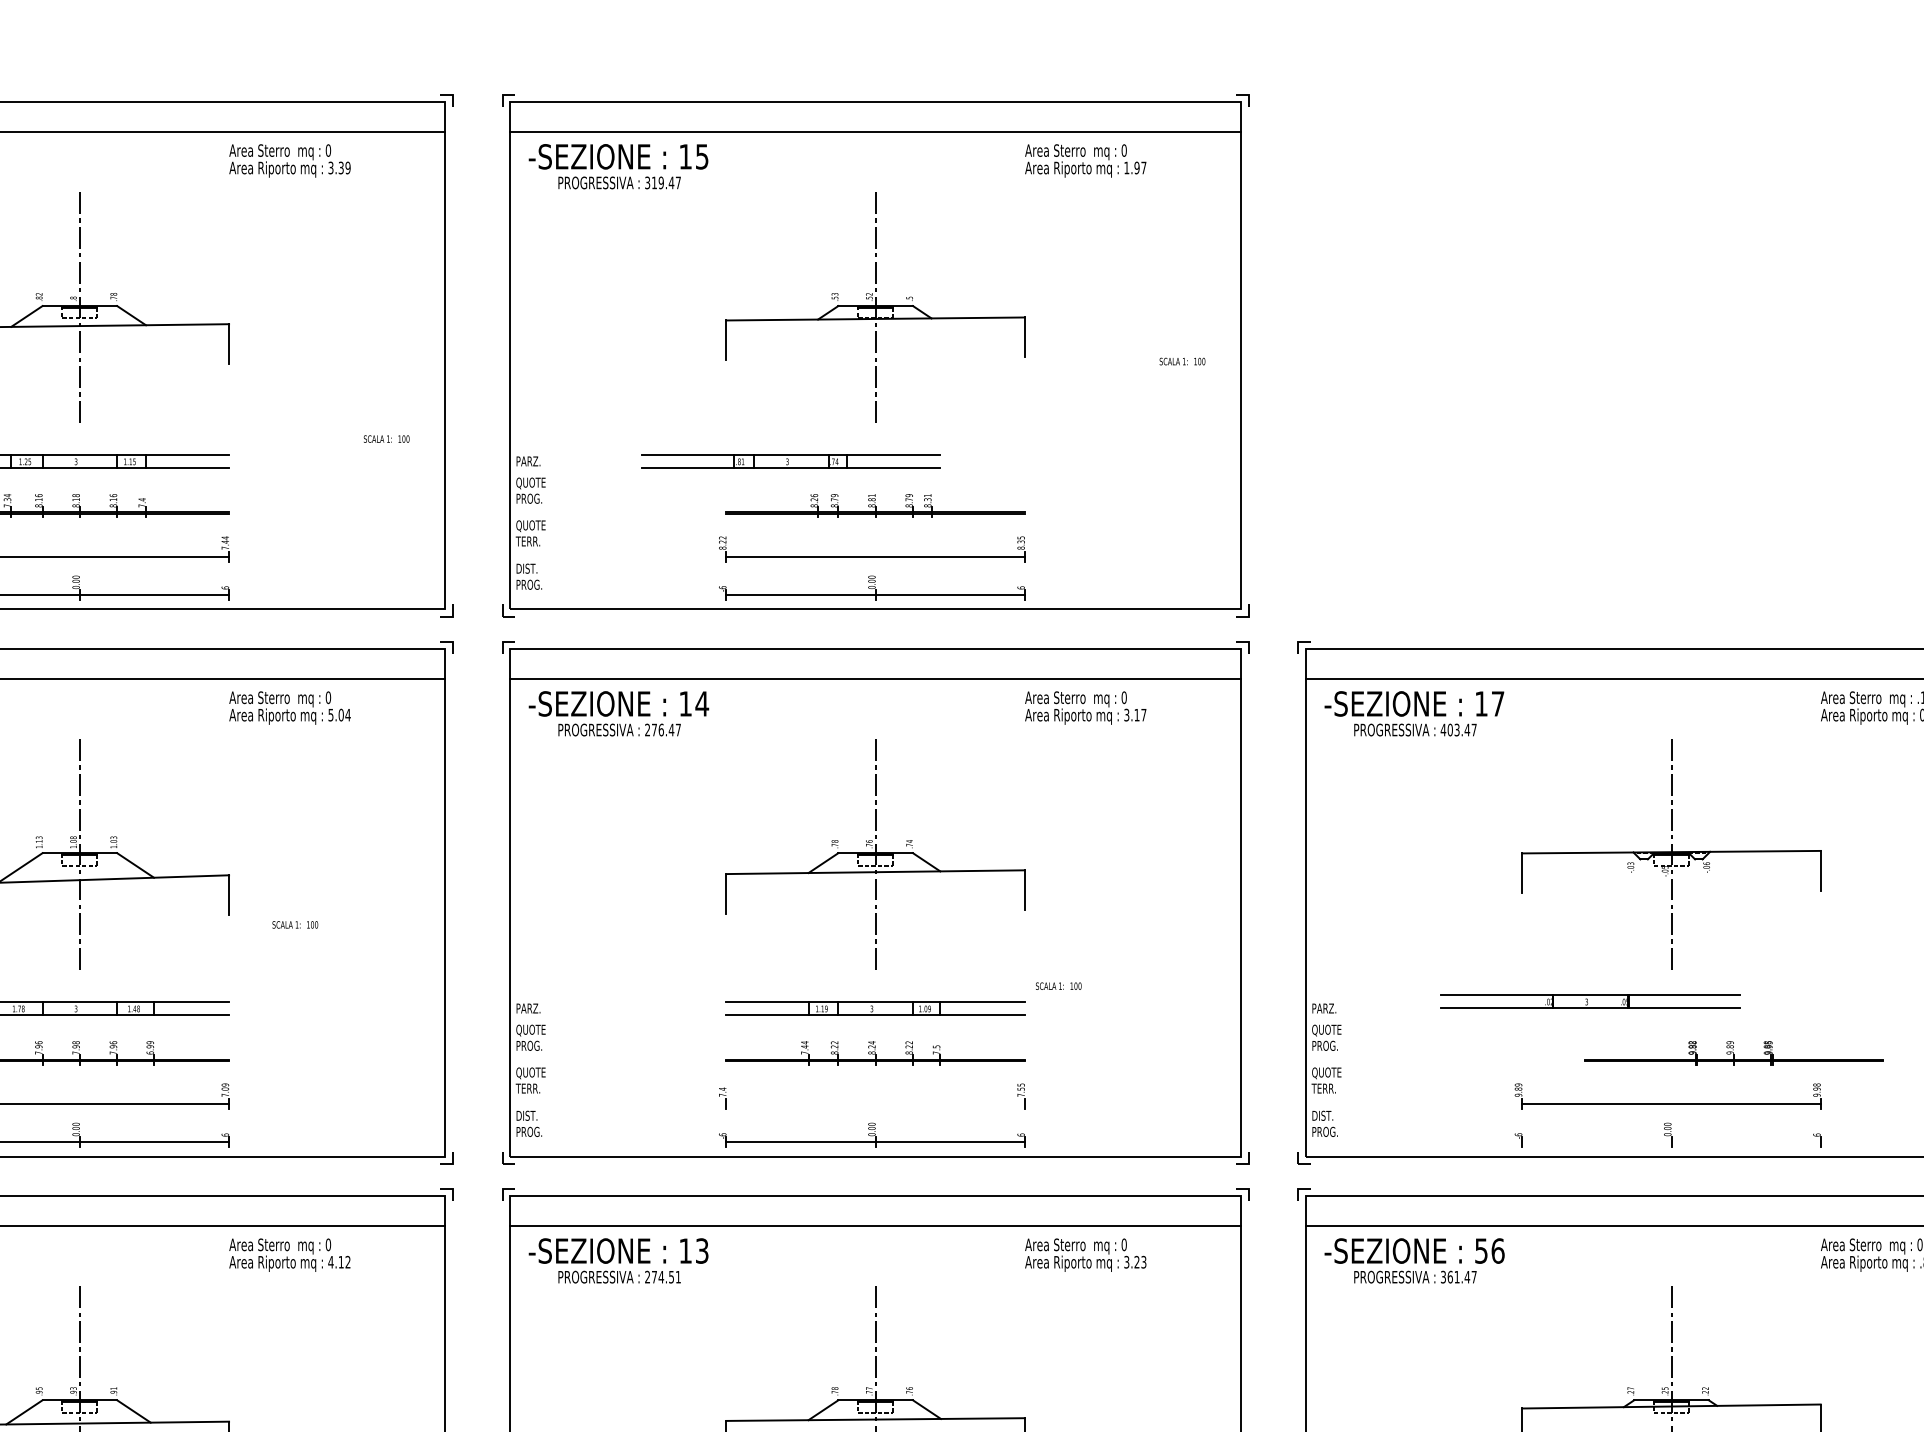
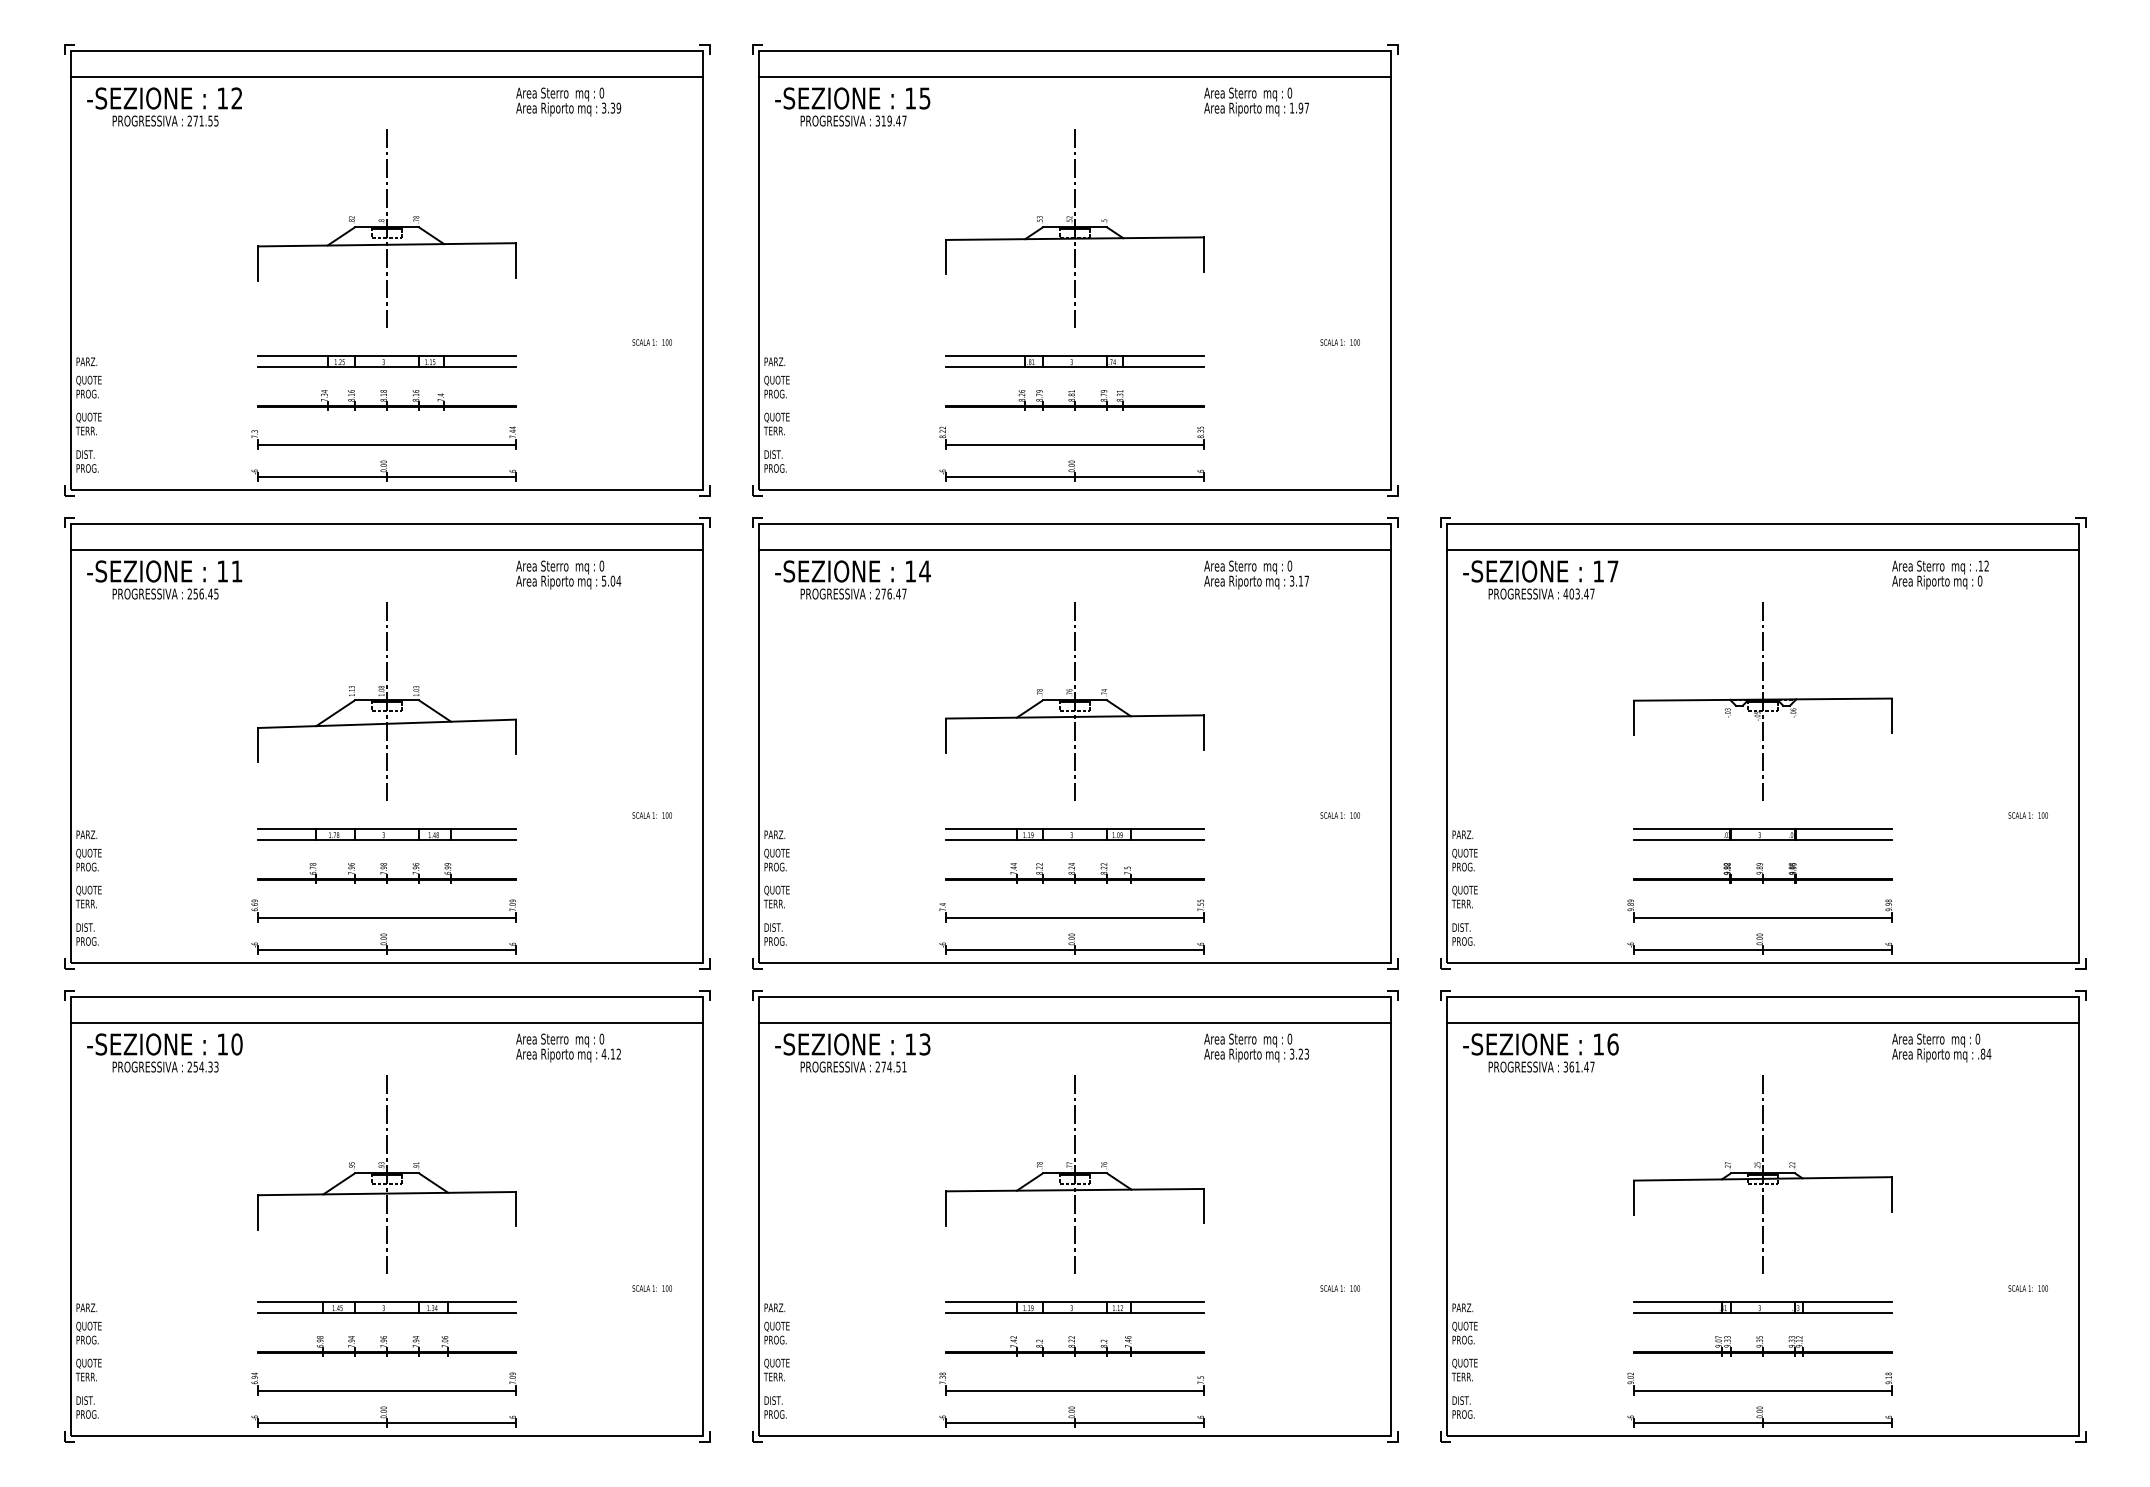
text: (1181, 361) -> (1339, 342), moved
part: (790, 461) -> (1074, 361), moved
text: (294, 924) -> (651, 815), moved
text: (1057, 986) -> (1339, 815), moved
part: (1589, 1001) -> (1762, 834), moved
part: (1733, 1053) -> (1762, 873), moved
line: (876, 1104) -> (1075, 917), added
line: (1672, 1141) -> (1763, 949), added
text: (1481, 1251) -> (1598, 1044), 56 -> 16

